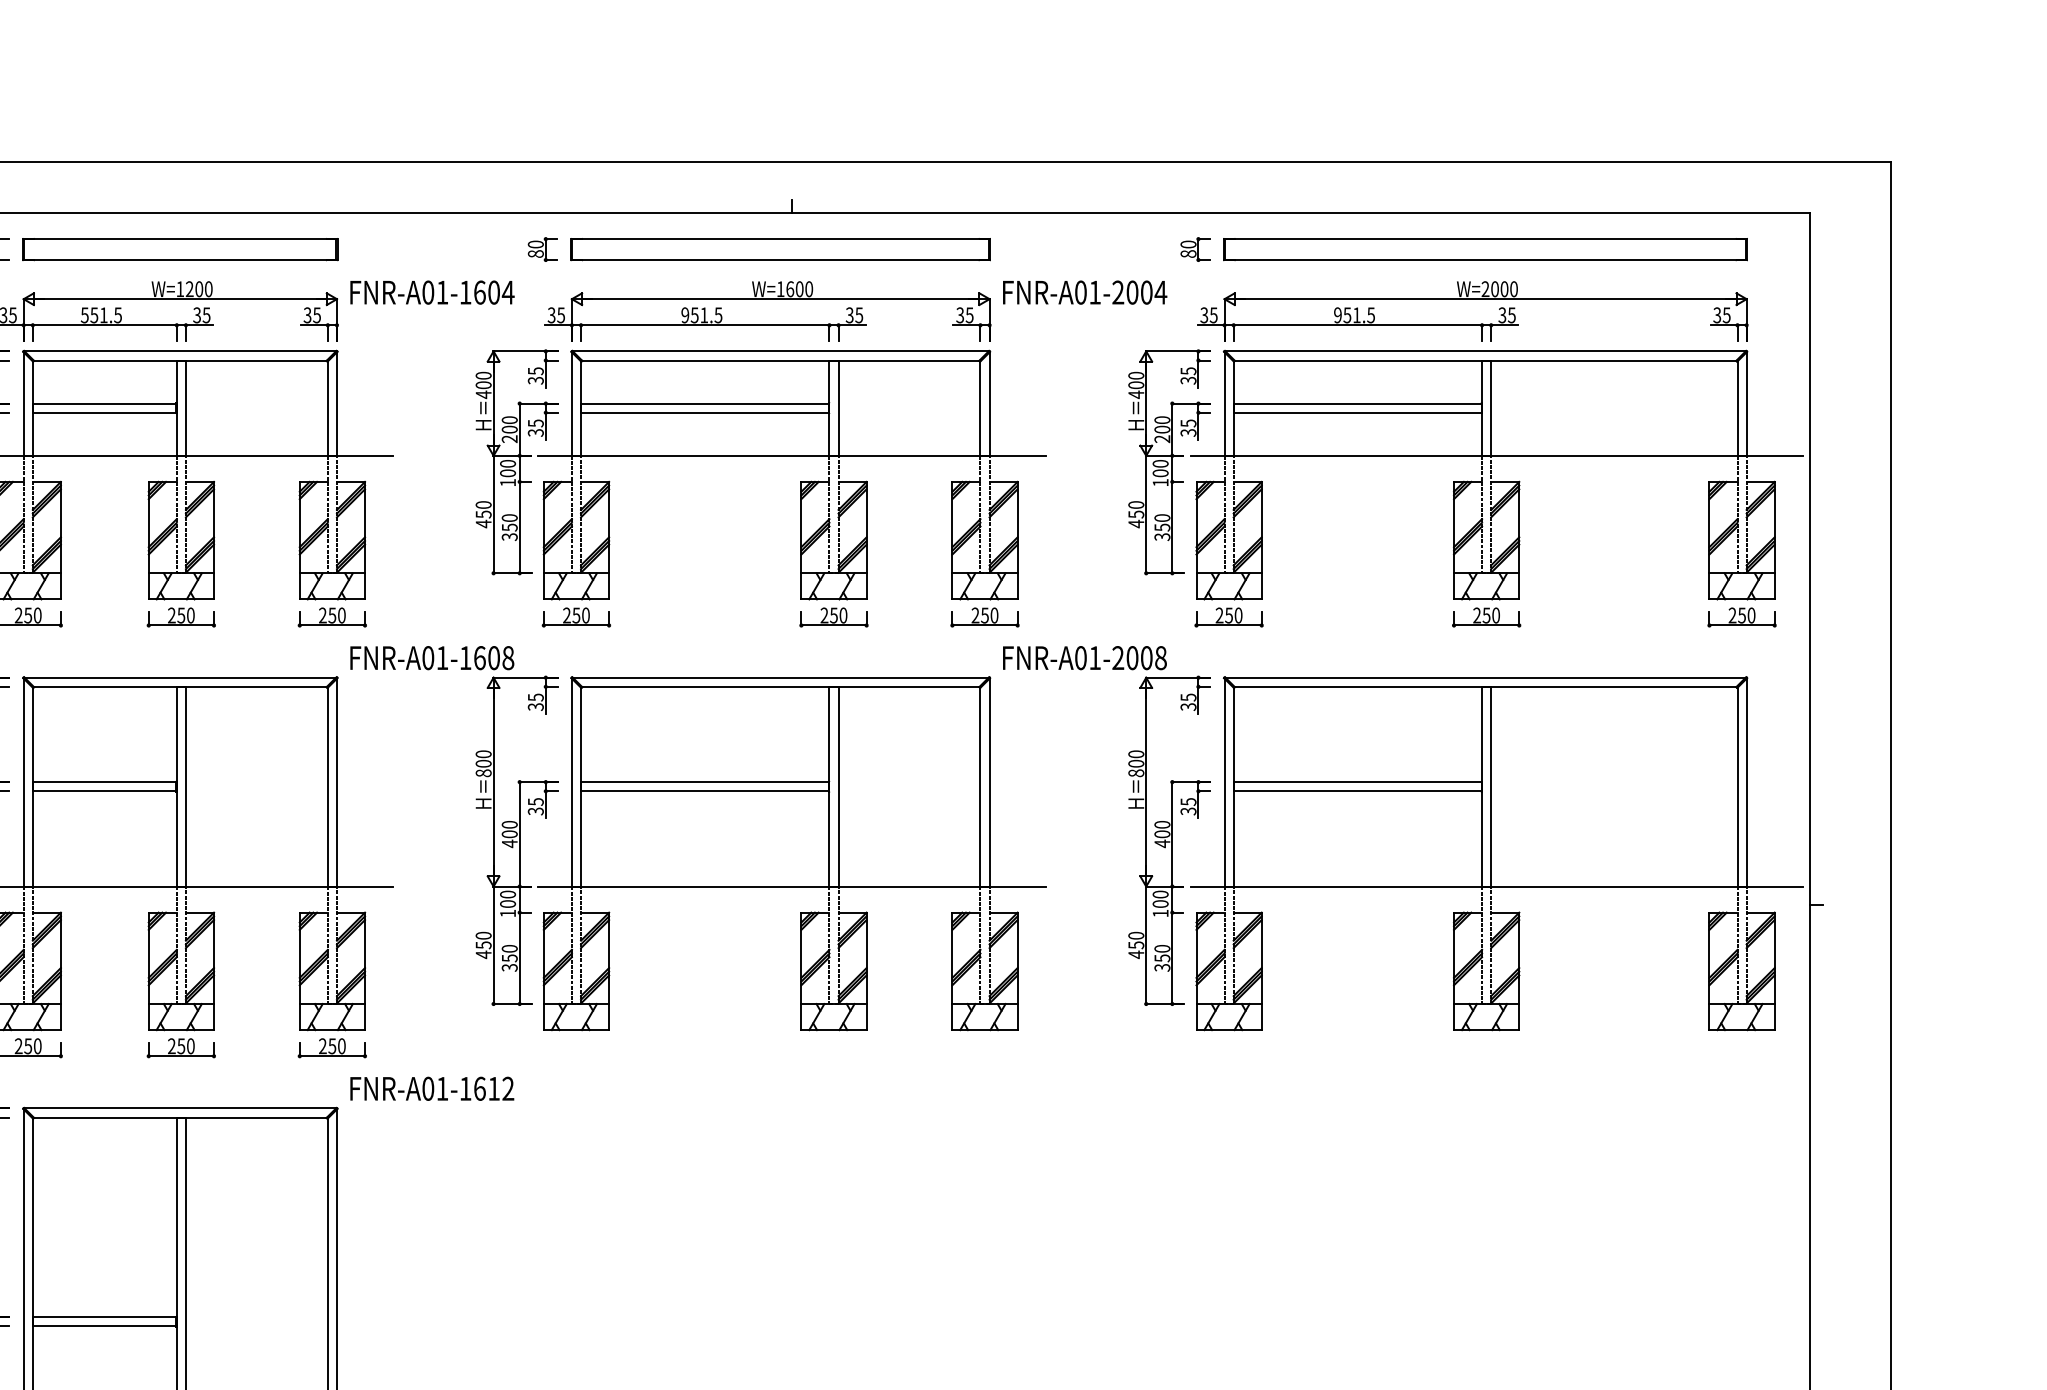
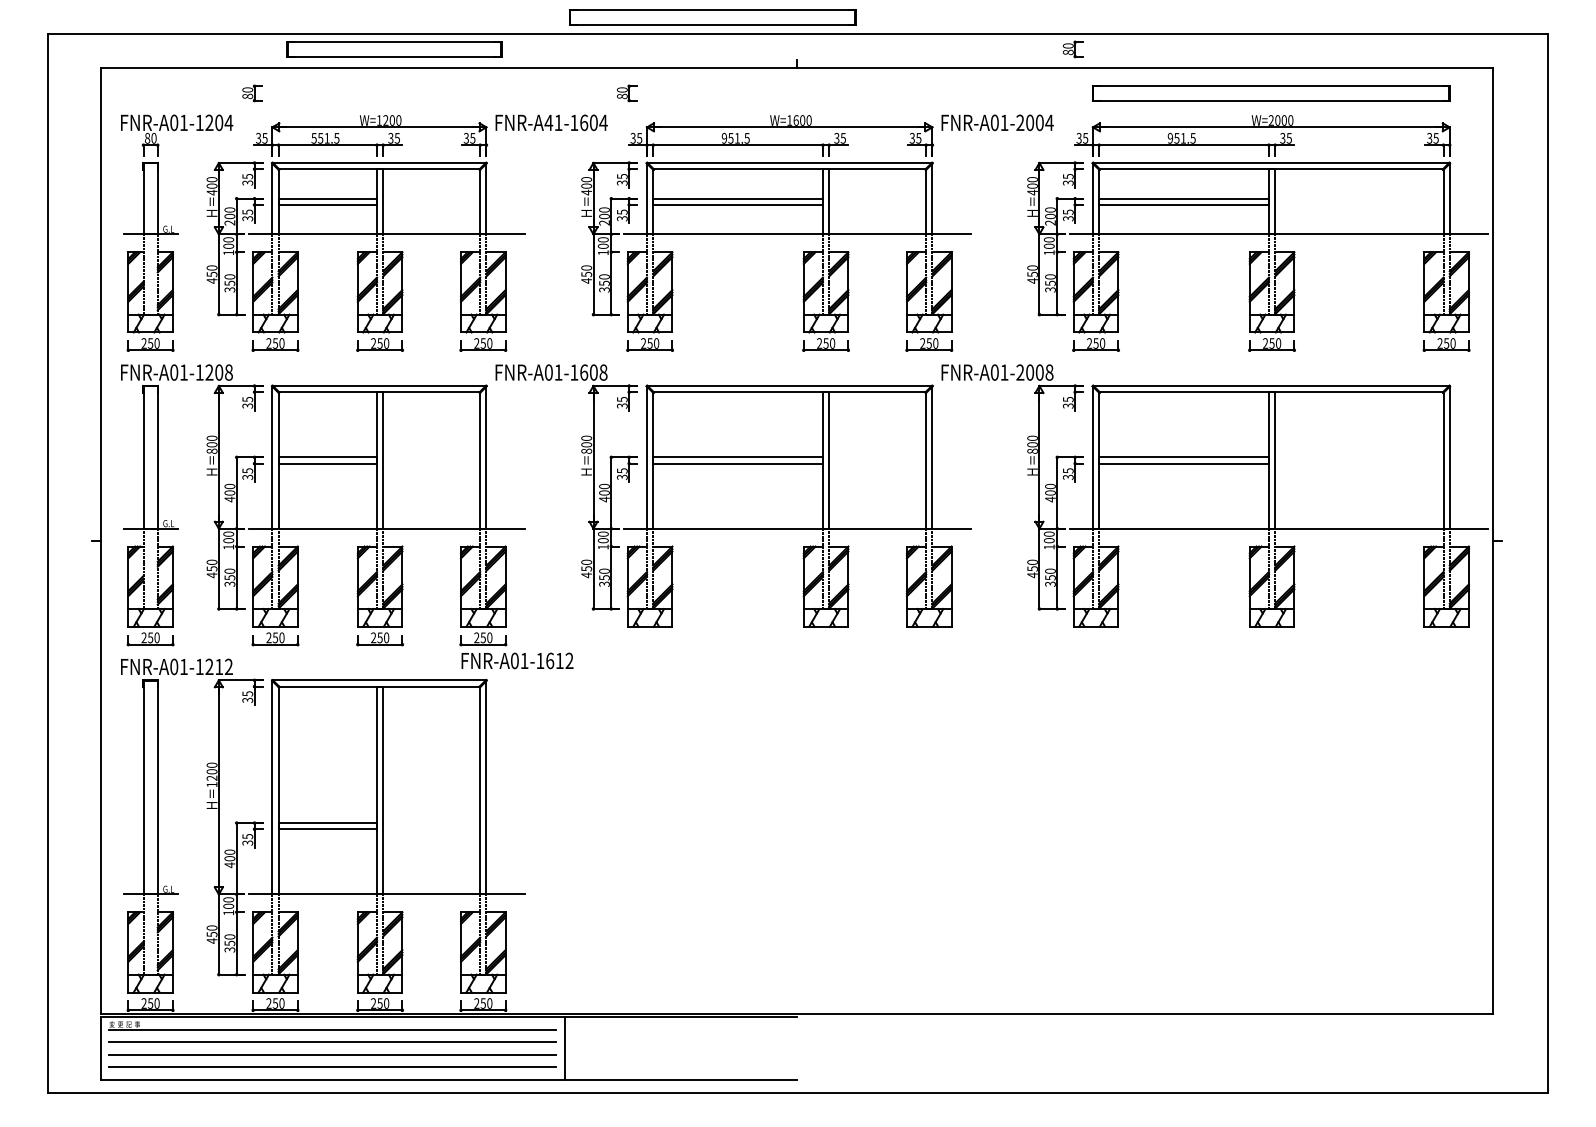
part: (180, 249) -> (394, 49), moved
part: (780, 249) -> (712, 17), moved
part: (1194, 249) -> (1072, 49), moved
text: (427, 292) -> (548, 122), FNR-A01-1604 -> FNR-A41-1604
text: (432, 1088) -> (517, 660), moved

